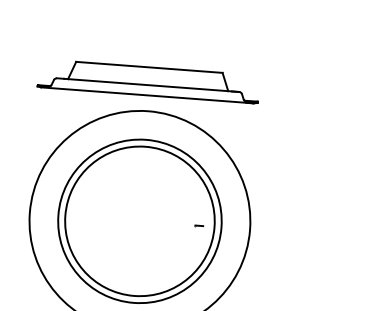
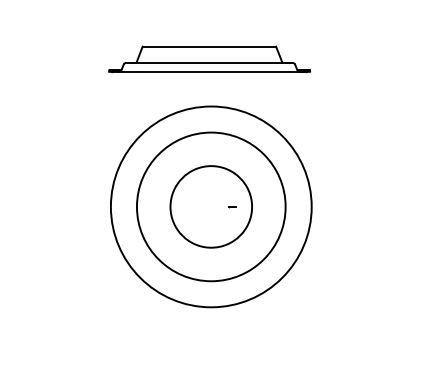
part: (148, 81) -> (209, 59), moved
circle: (140, 220) -> (211, 206), size x0.6
part: (199, 226) -> (232, 207), moved

